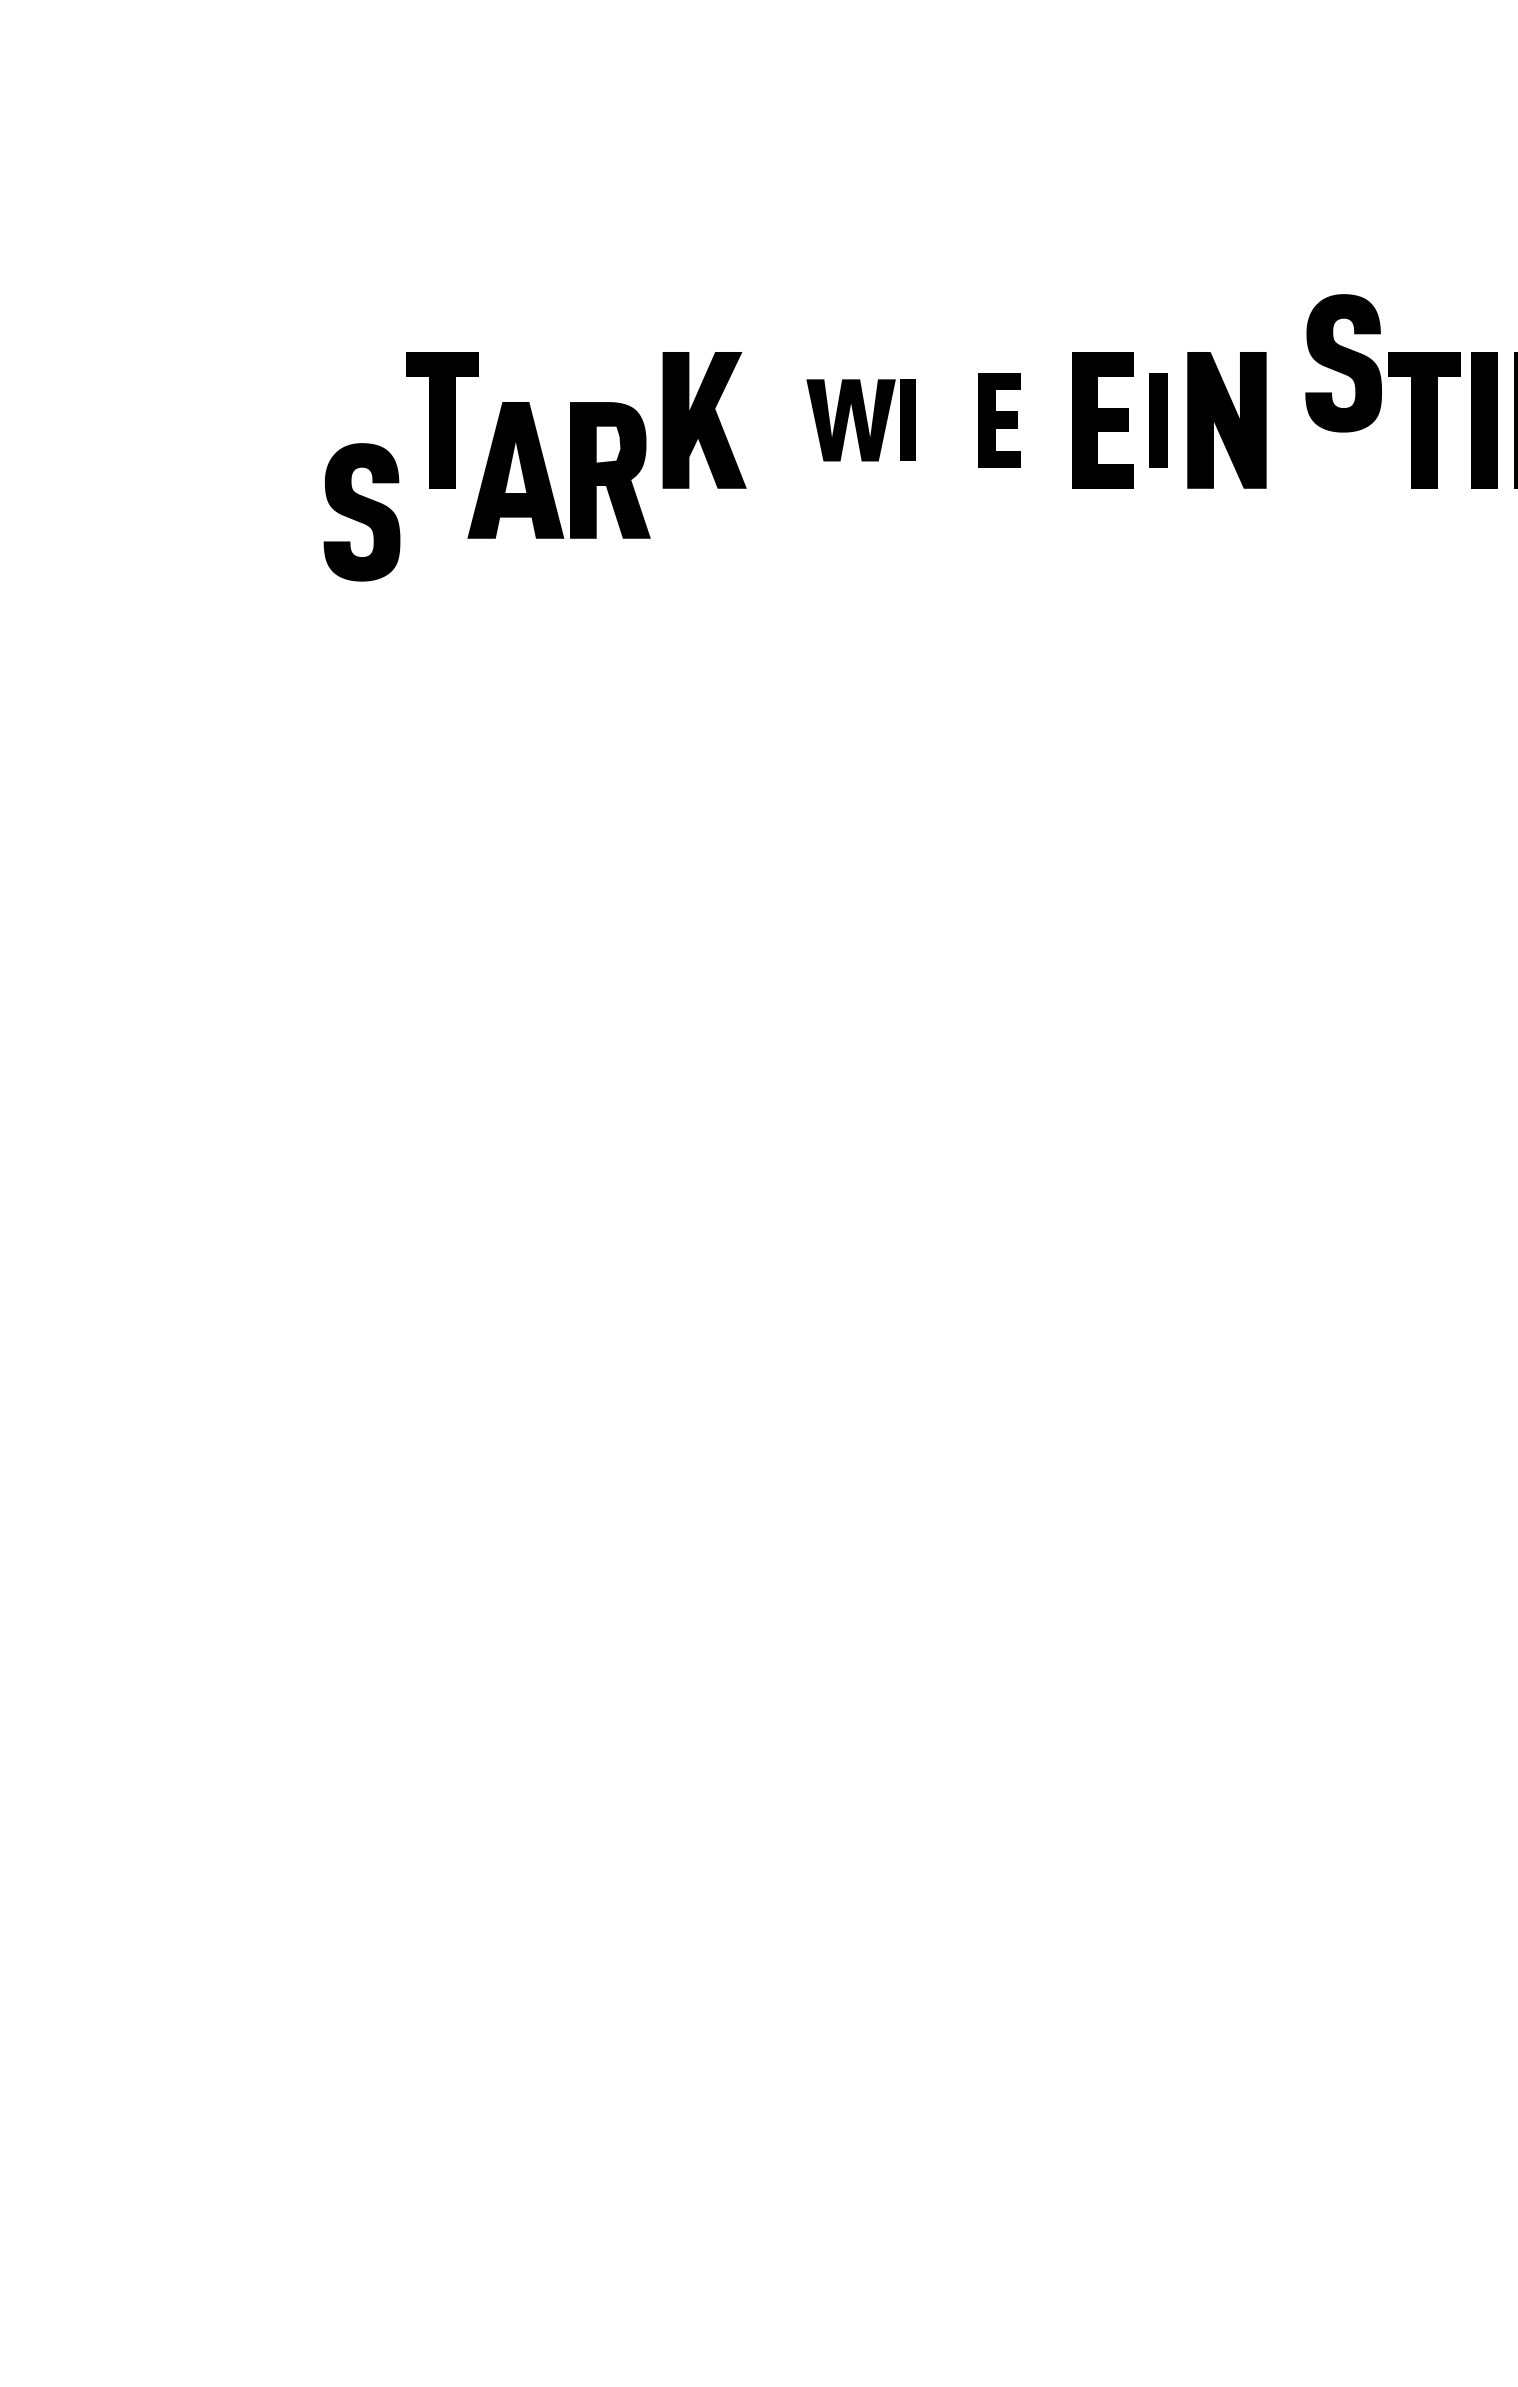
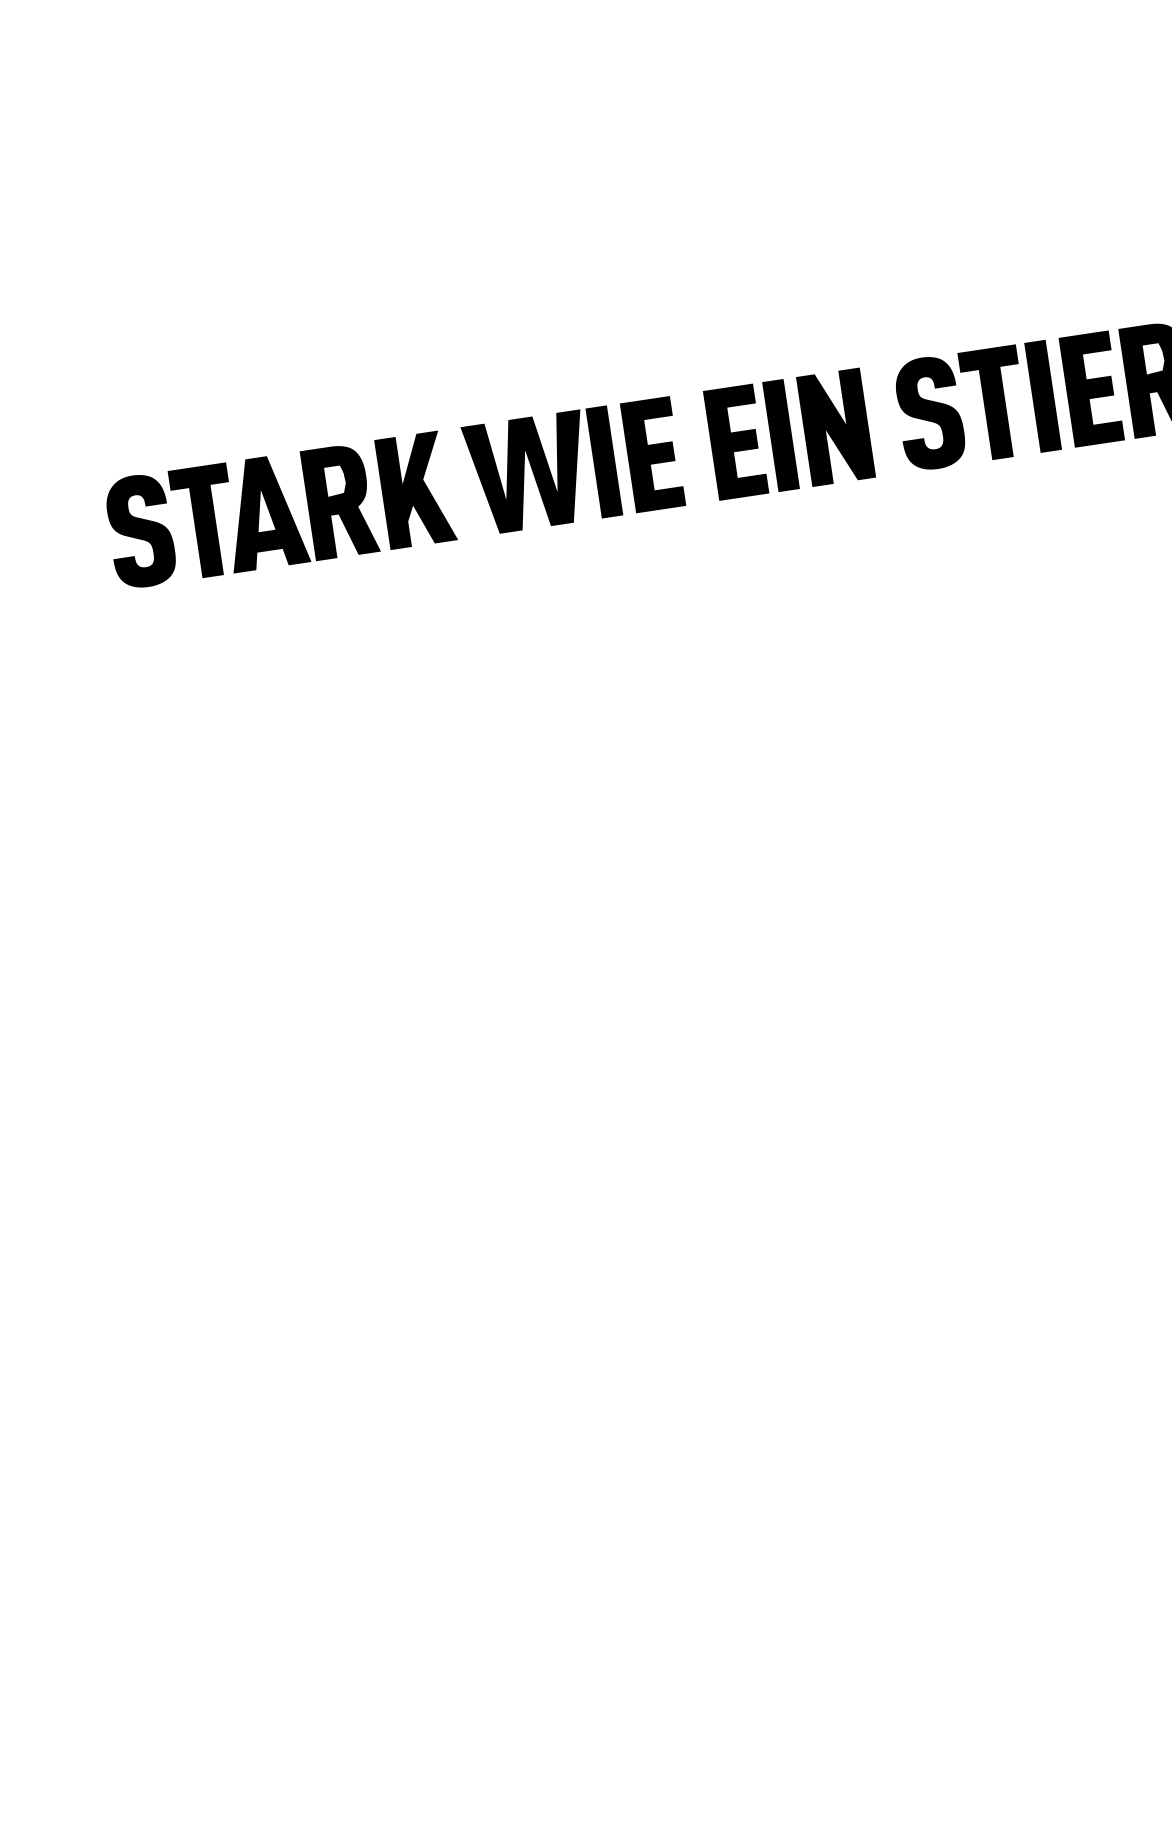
part: (1343, 363) -> (929, 413), moved
part: (860, 420) -> (541, 471), size x1.67
part: (999, 420) -> (653, 454), size x1.43
part: (1158, 420) -> (781, 435), size x1.43
part: (547, 471) -> (289, 509), moved
part: (361, 512) -> (140, 531), moved

